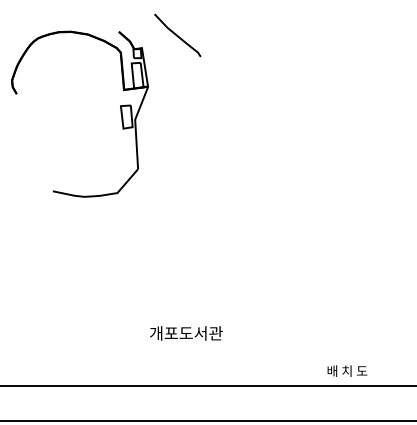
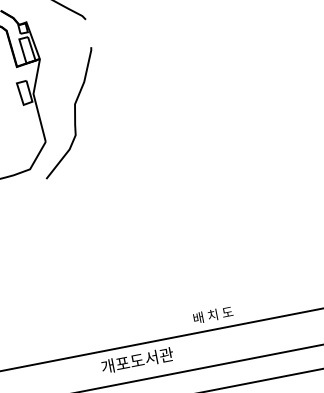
curve: (171, 145) -> (74, 112), added
text: (186, 333) -> (137, 360), moved
text: (347, 370) -> (213, 314), moved

